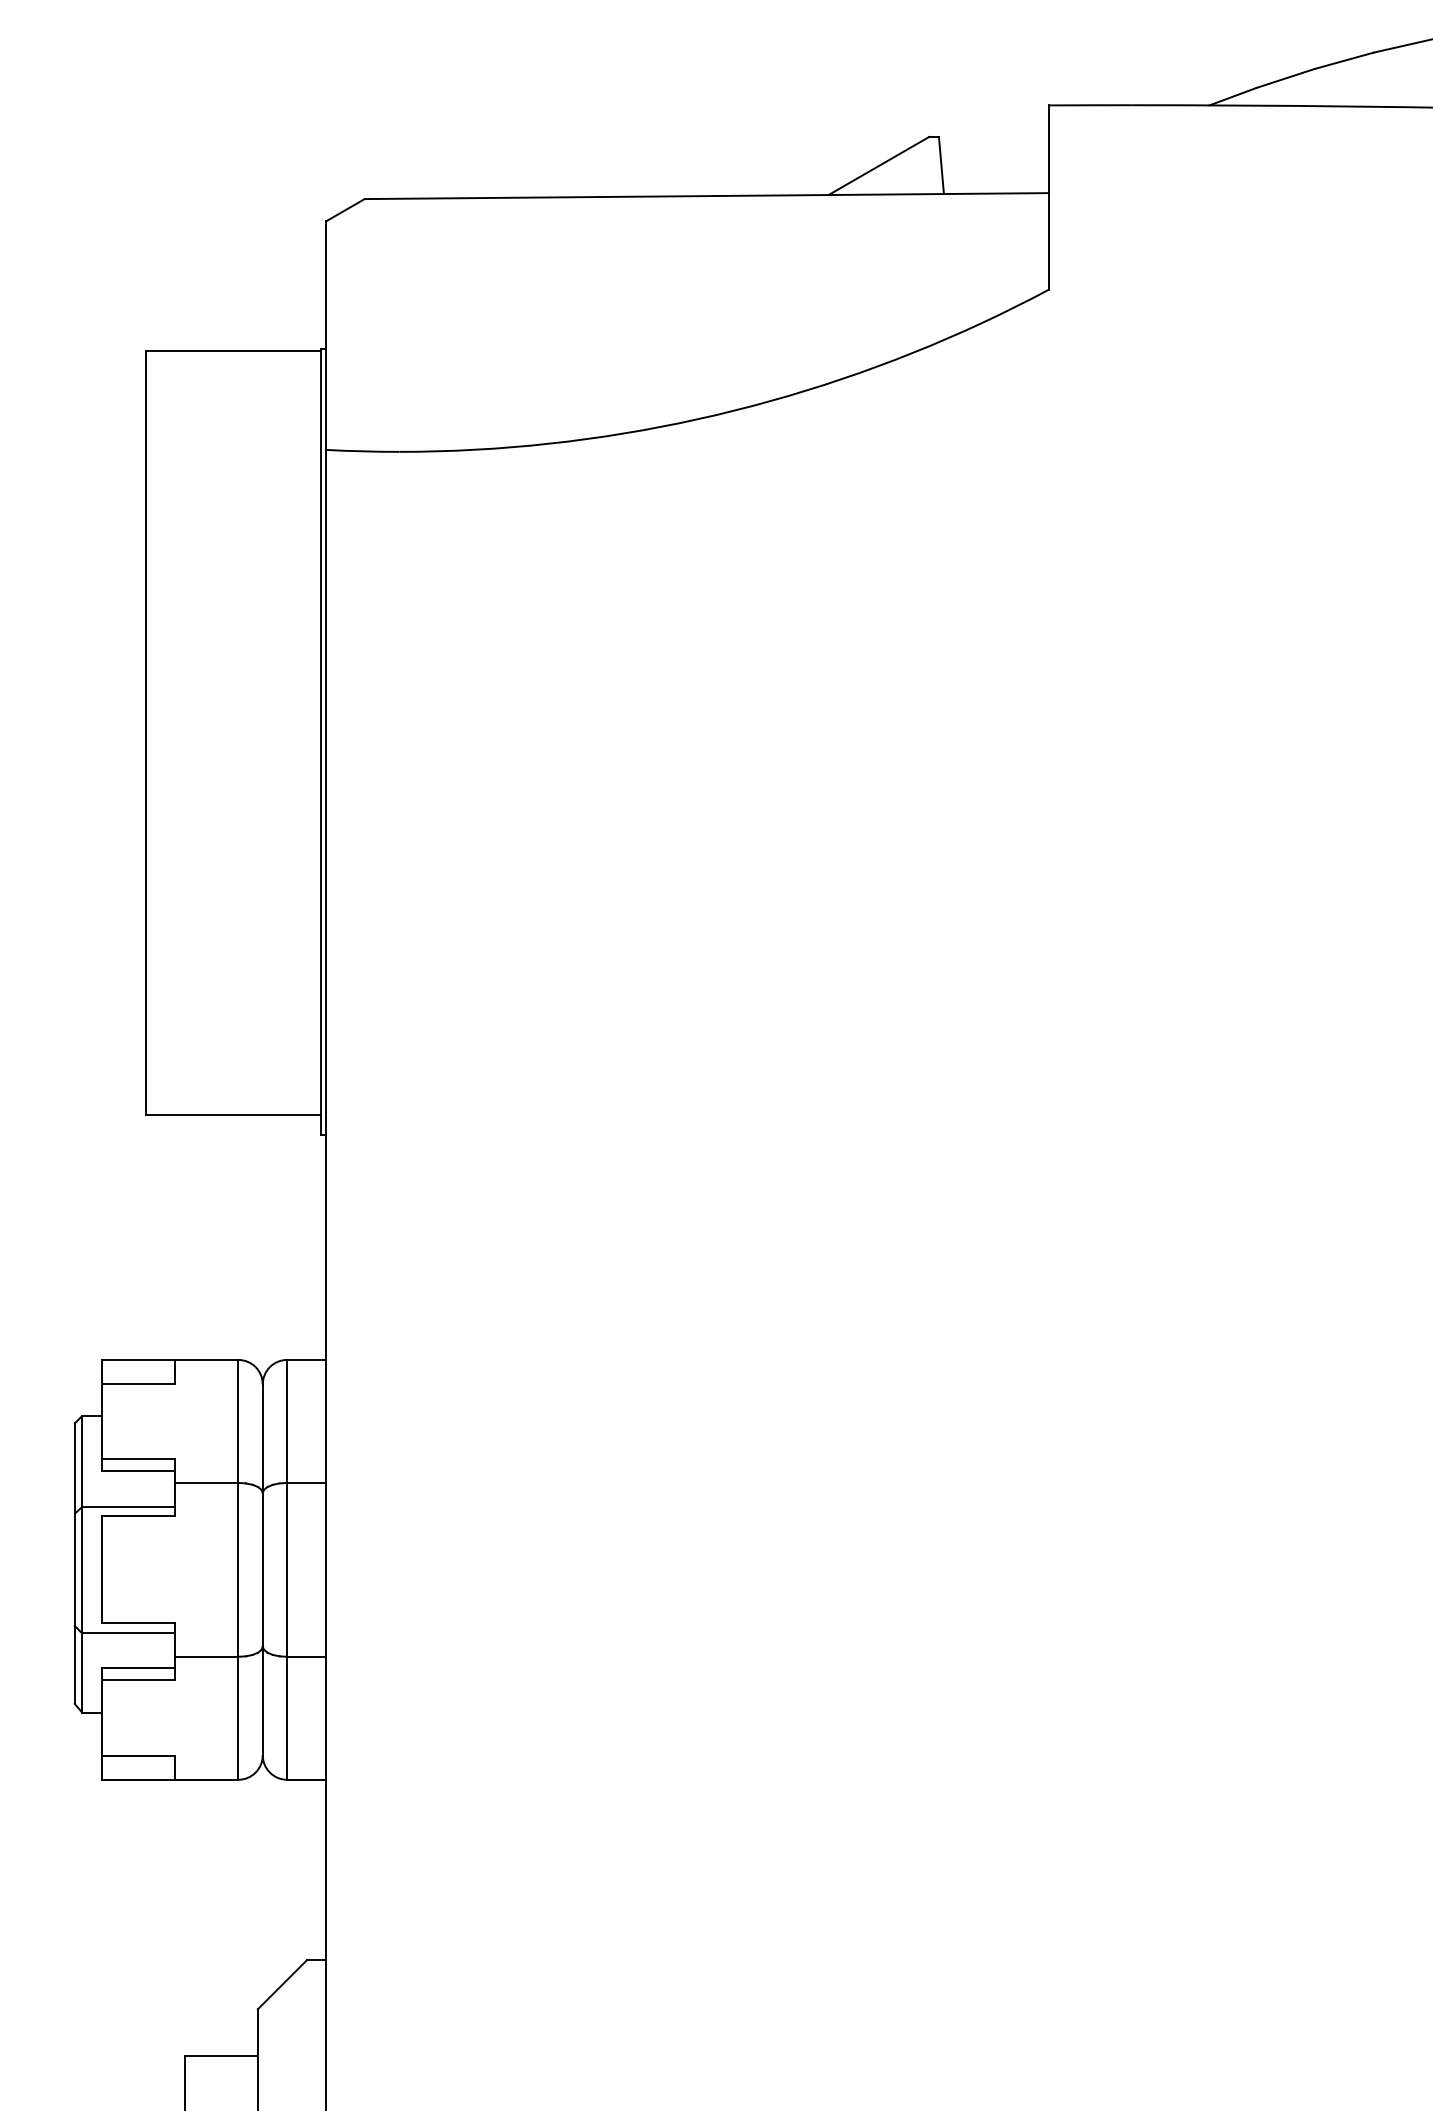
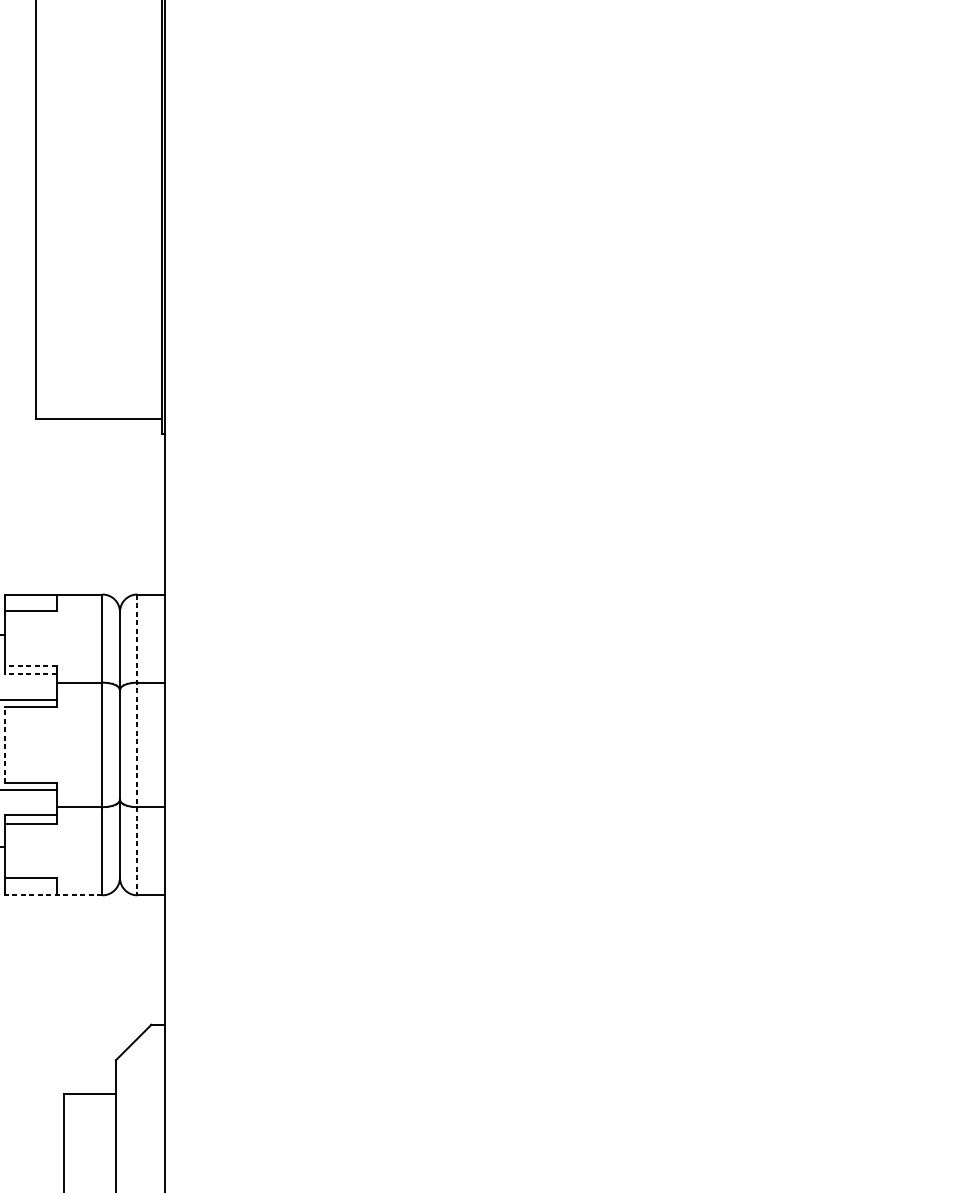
line: (138, 1459) -> (30, 665), solid -> dashed
line: (138, 1471) -> (30, 674), solid -> dashed
line: (101, 1569) -> (4, 744), solid -> dashed
line: (287, 1569) -> (137, 744), solid -> dashed
line: (169, 1779) -> (53, 895), solid -> dashed

